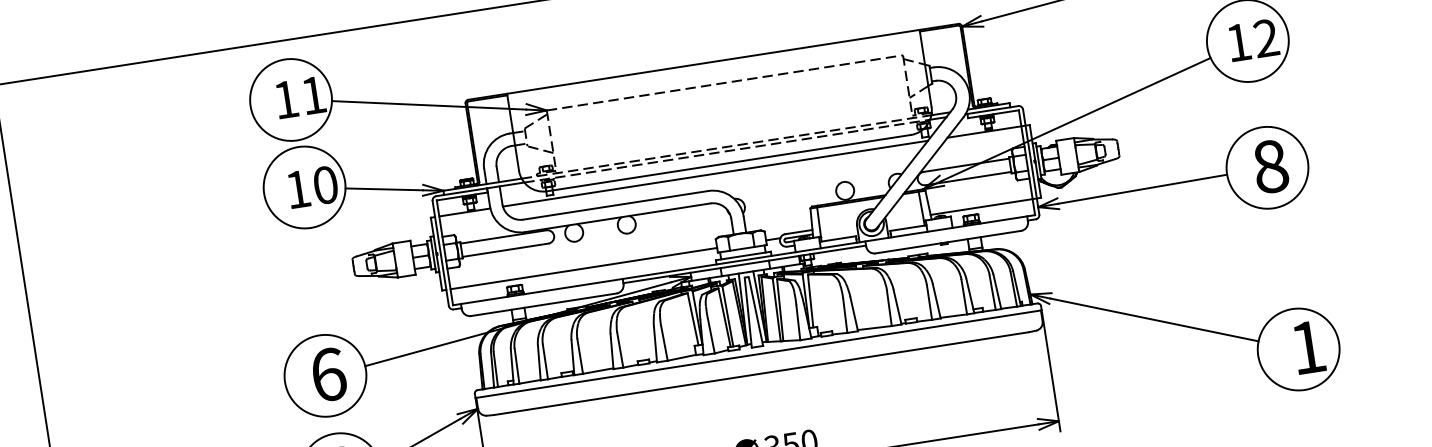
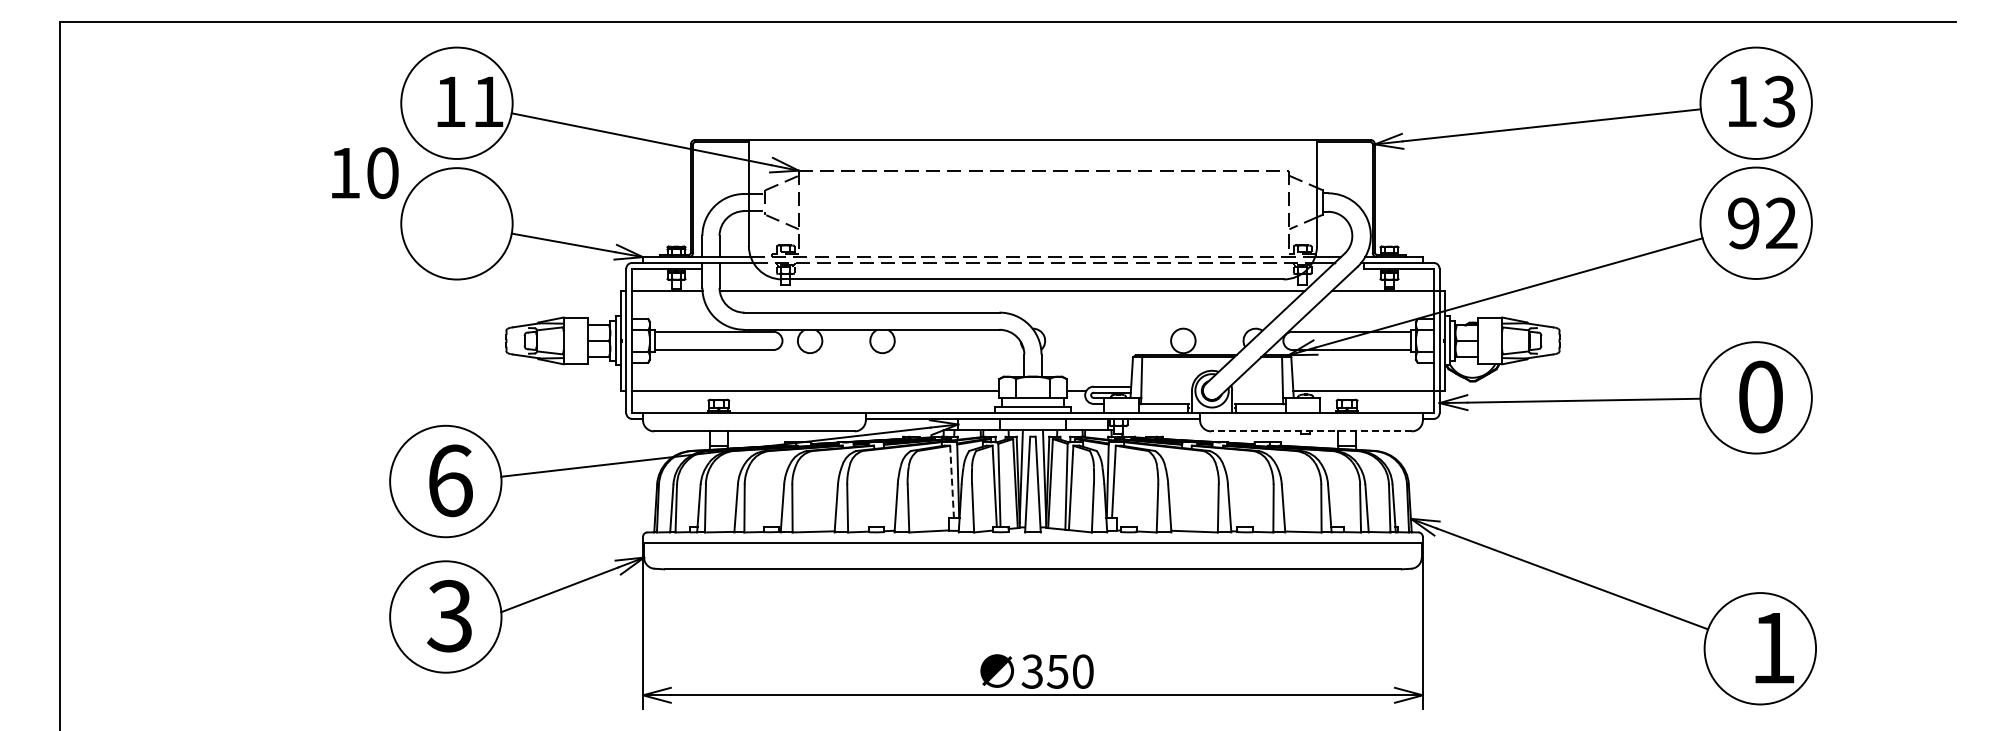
text: (1238, 42) -> (1743, 223), 12 -> 92
text: (1271, 166) -> (1761, 396), 8 -> 0
text: (313, 186) -> (365, 172), moved
line: (947, 242) -> (1310, 431), solid -> dashed
line: (693, 319) -> (952, 482), solid -> dashed

